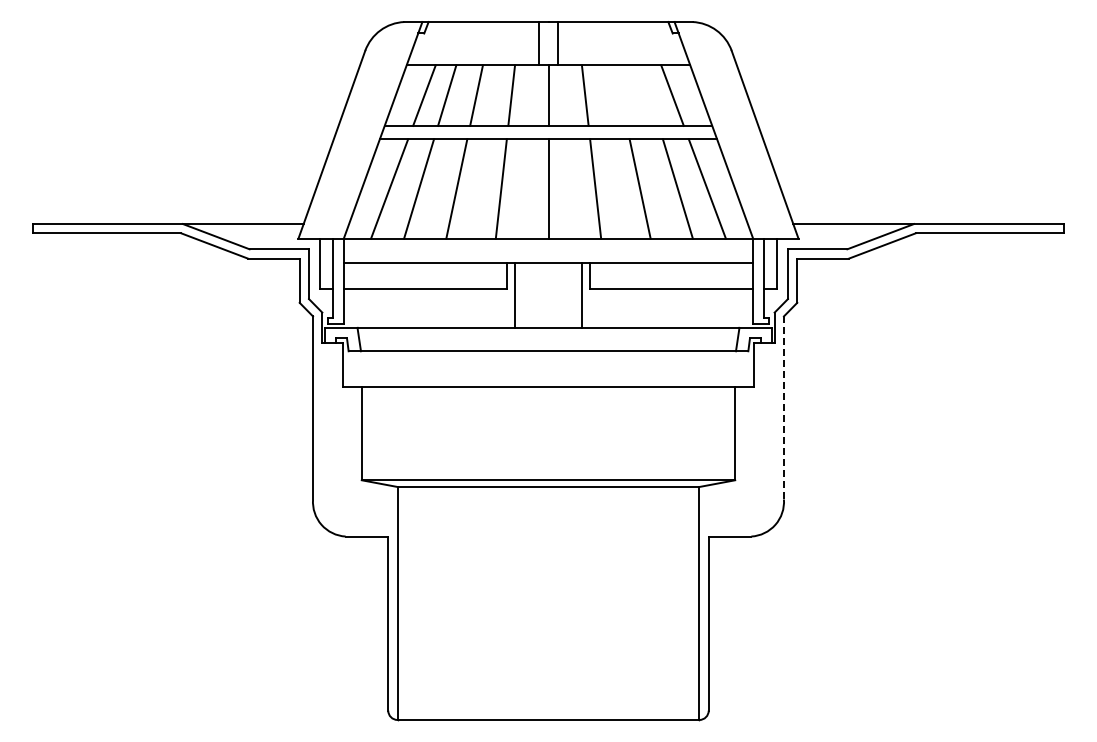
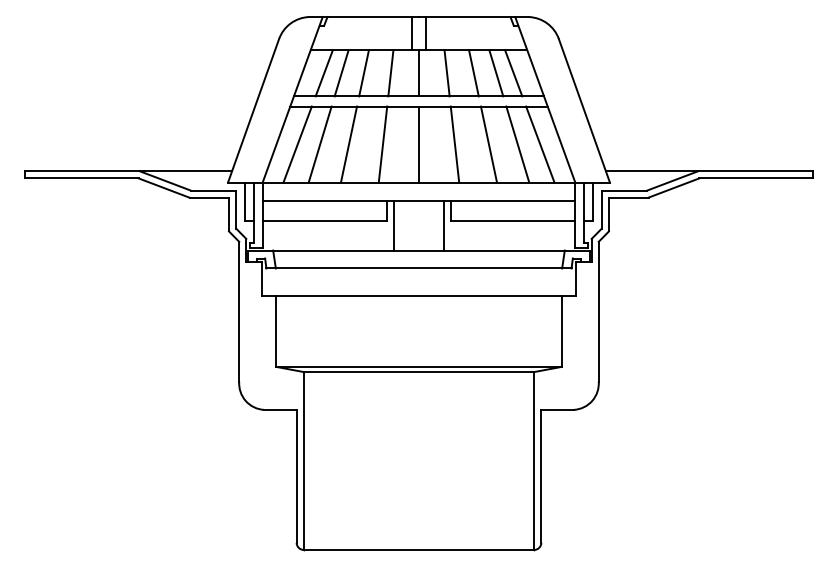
line: (620, 95) -> (473, 73), added
line: (649, 95) -> (496, 73), added
line: (783, 407) -> (598, 311), dashed -> solid

